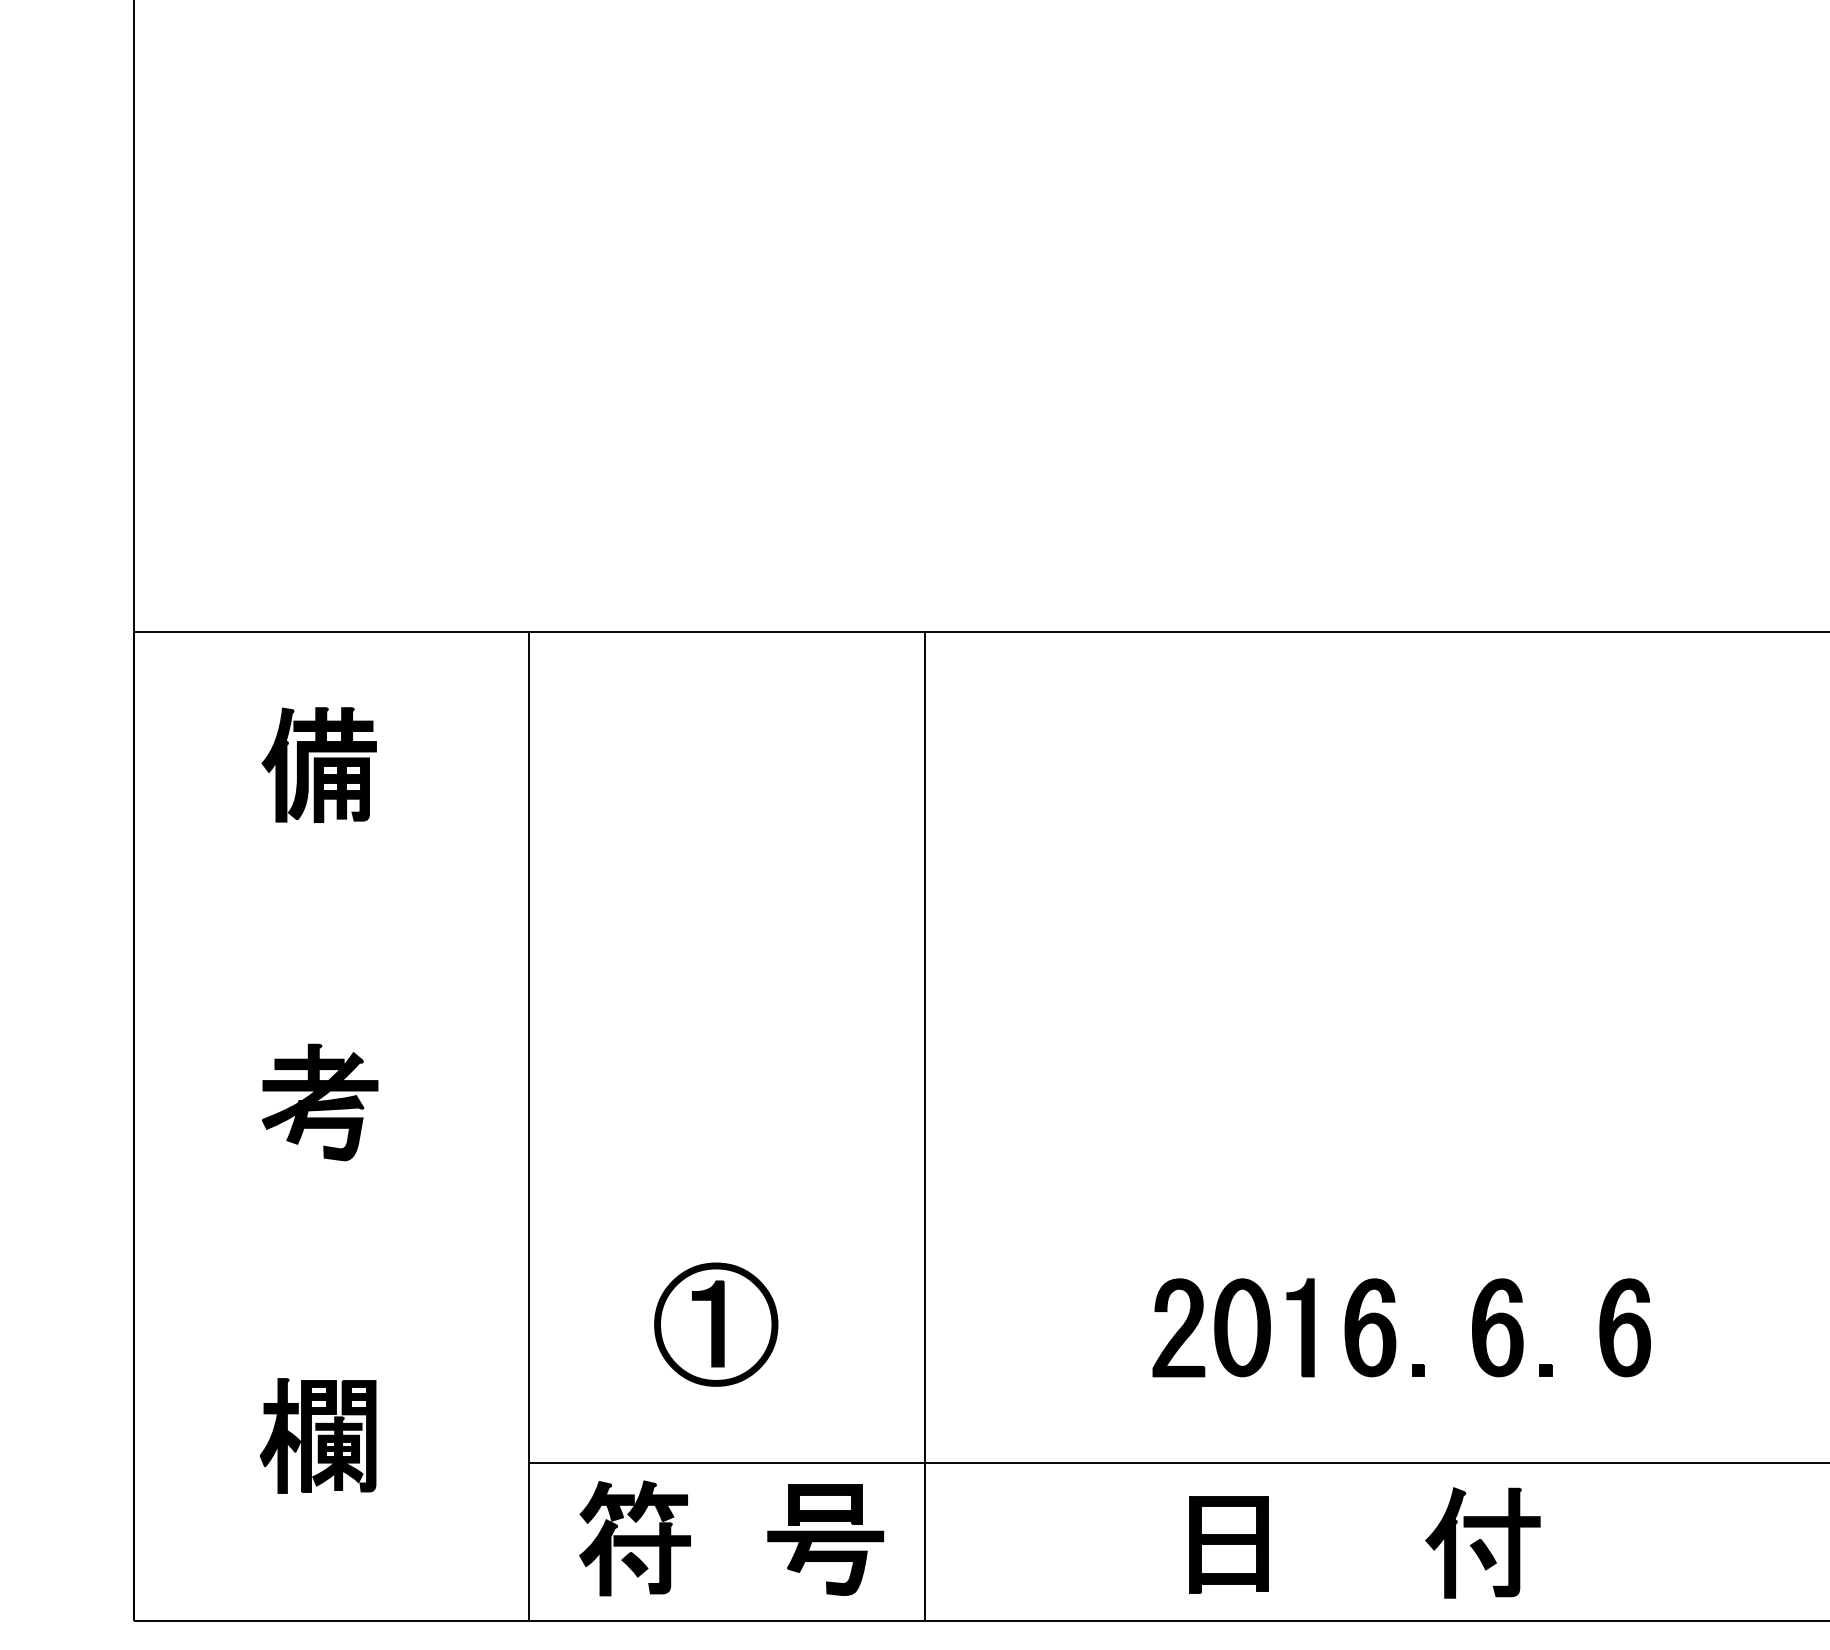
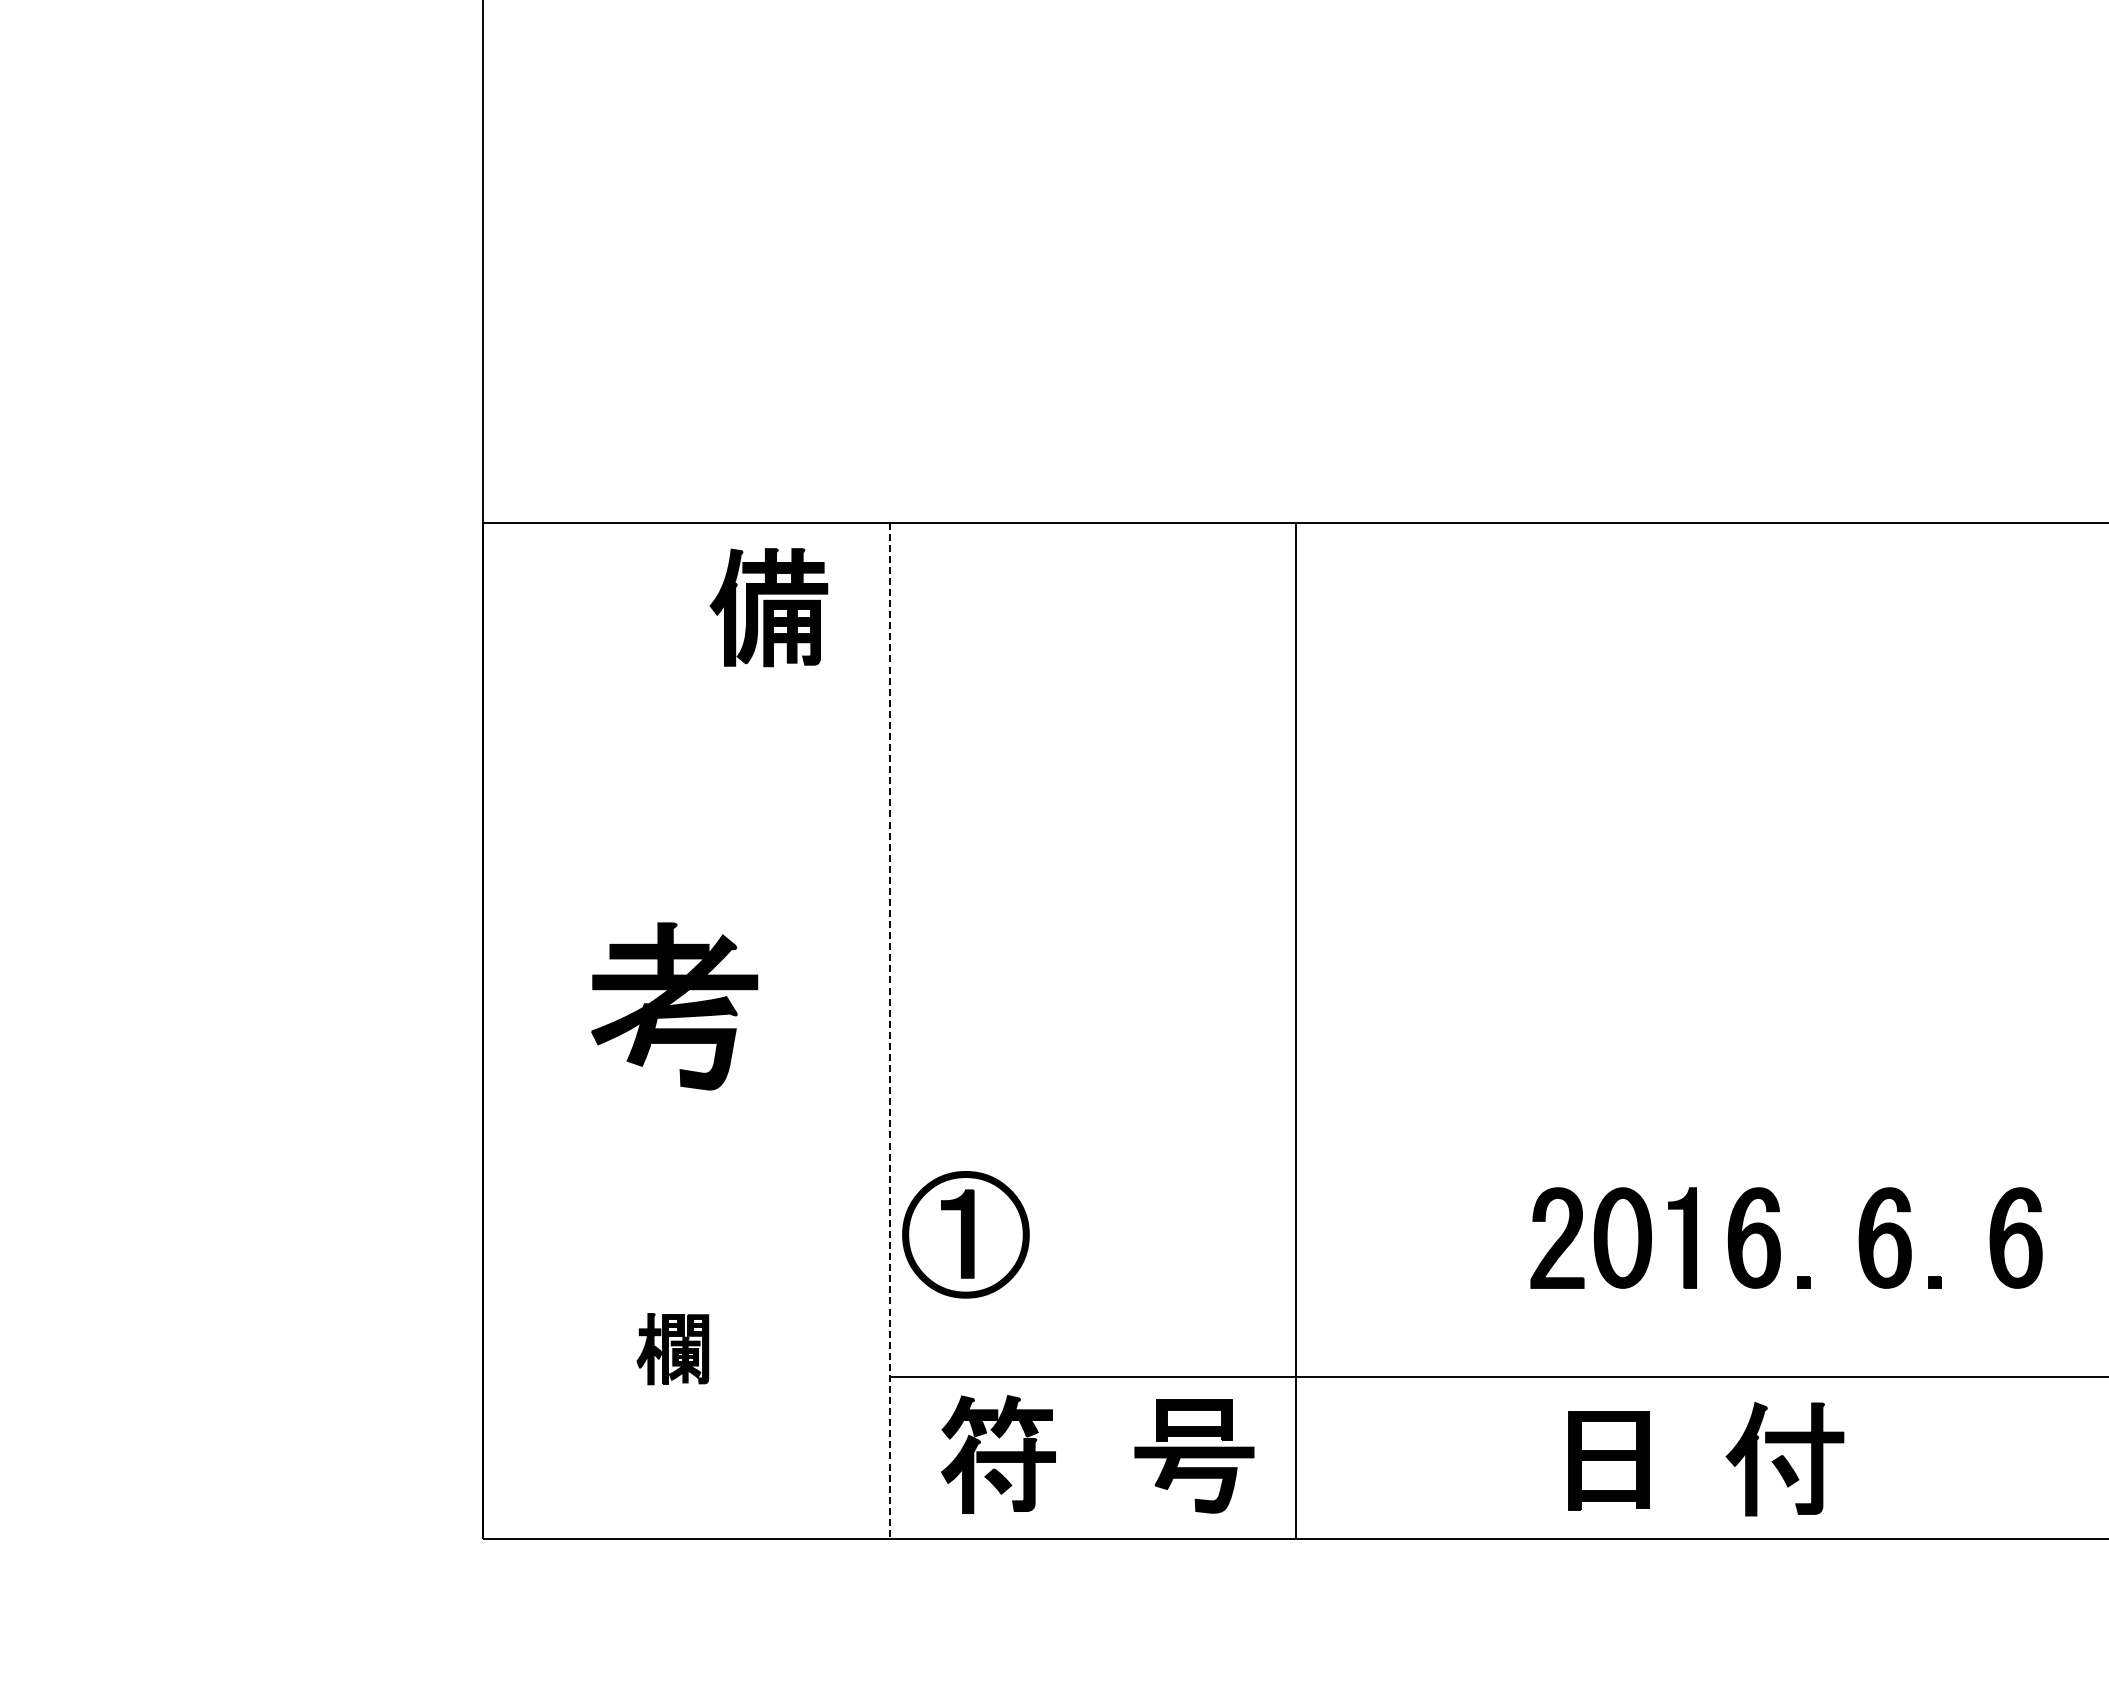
part: (318, 764) -> (768, 607), moved
part: (319, 1102) -> (674, 1006), size x1.4
line: (529, 1126) -> (889, 1031), solid -> dashed
part: (715, 1324) -> (965, 1234), moved
part: (317, 1435) -> (672, 1348), size x0.6
part: (1482, 1543) -> (1784, 1459), moved

